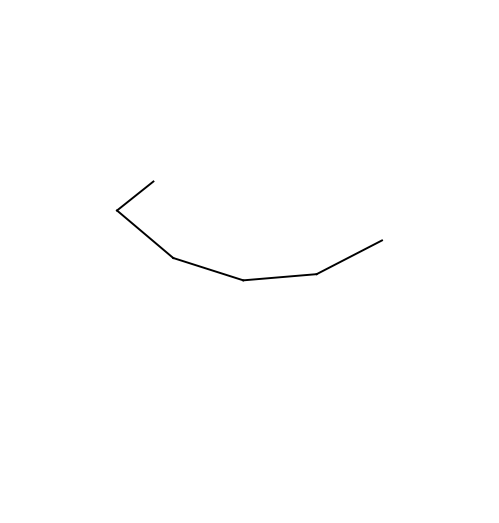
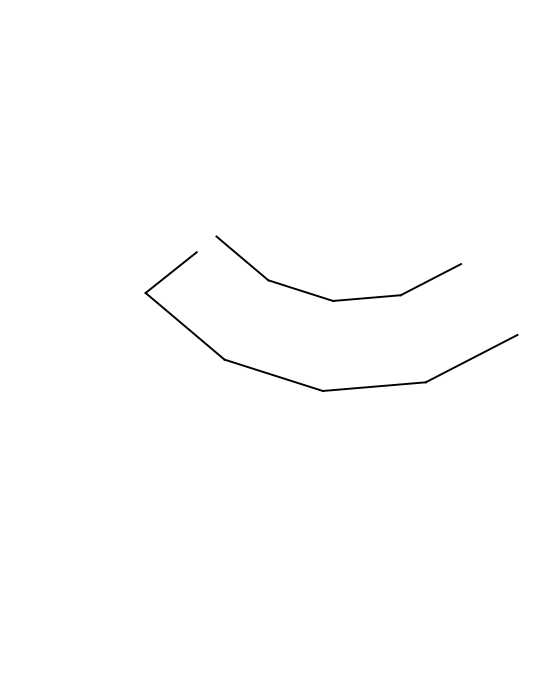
part: (255, 214) -> (339, 298), added

